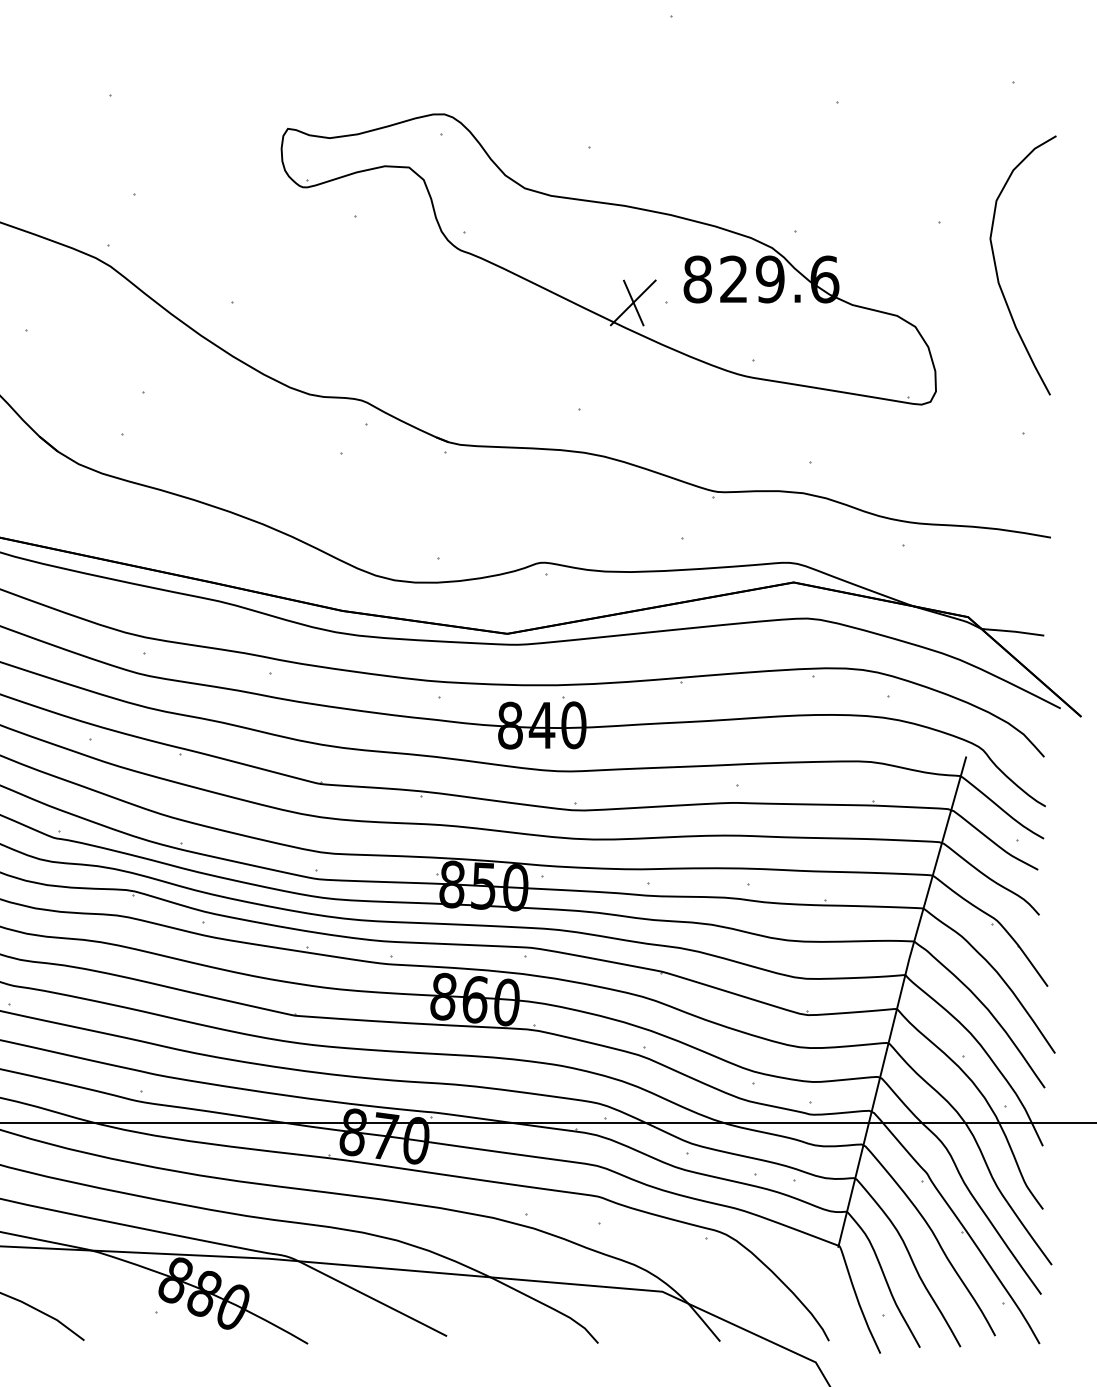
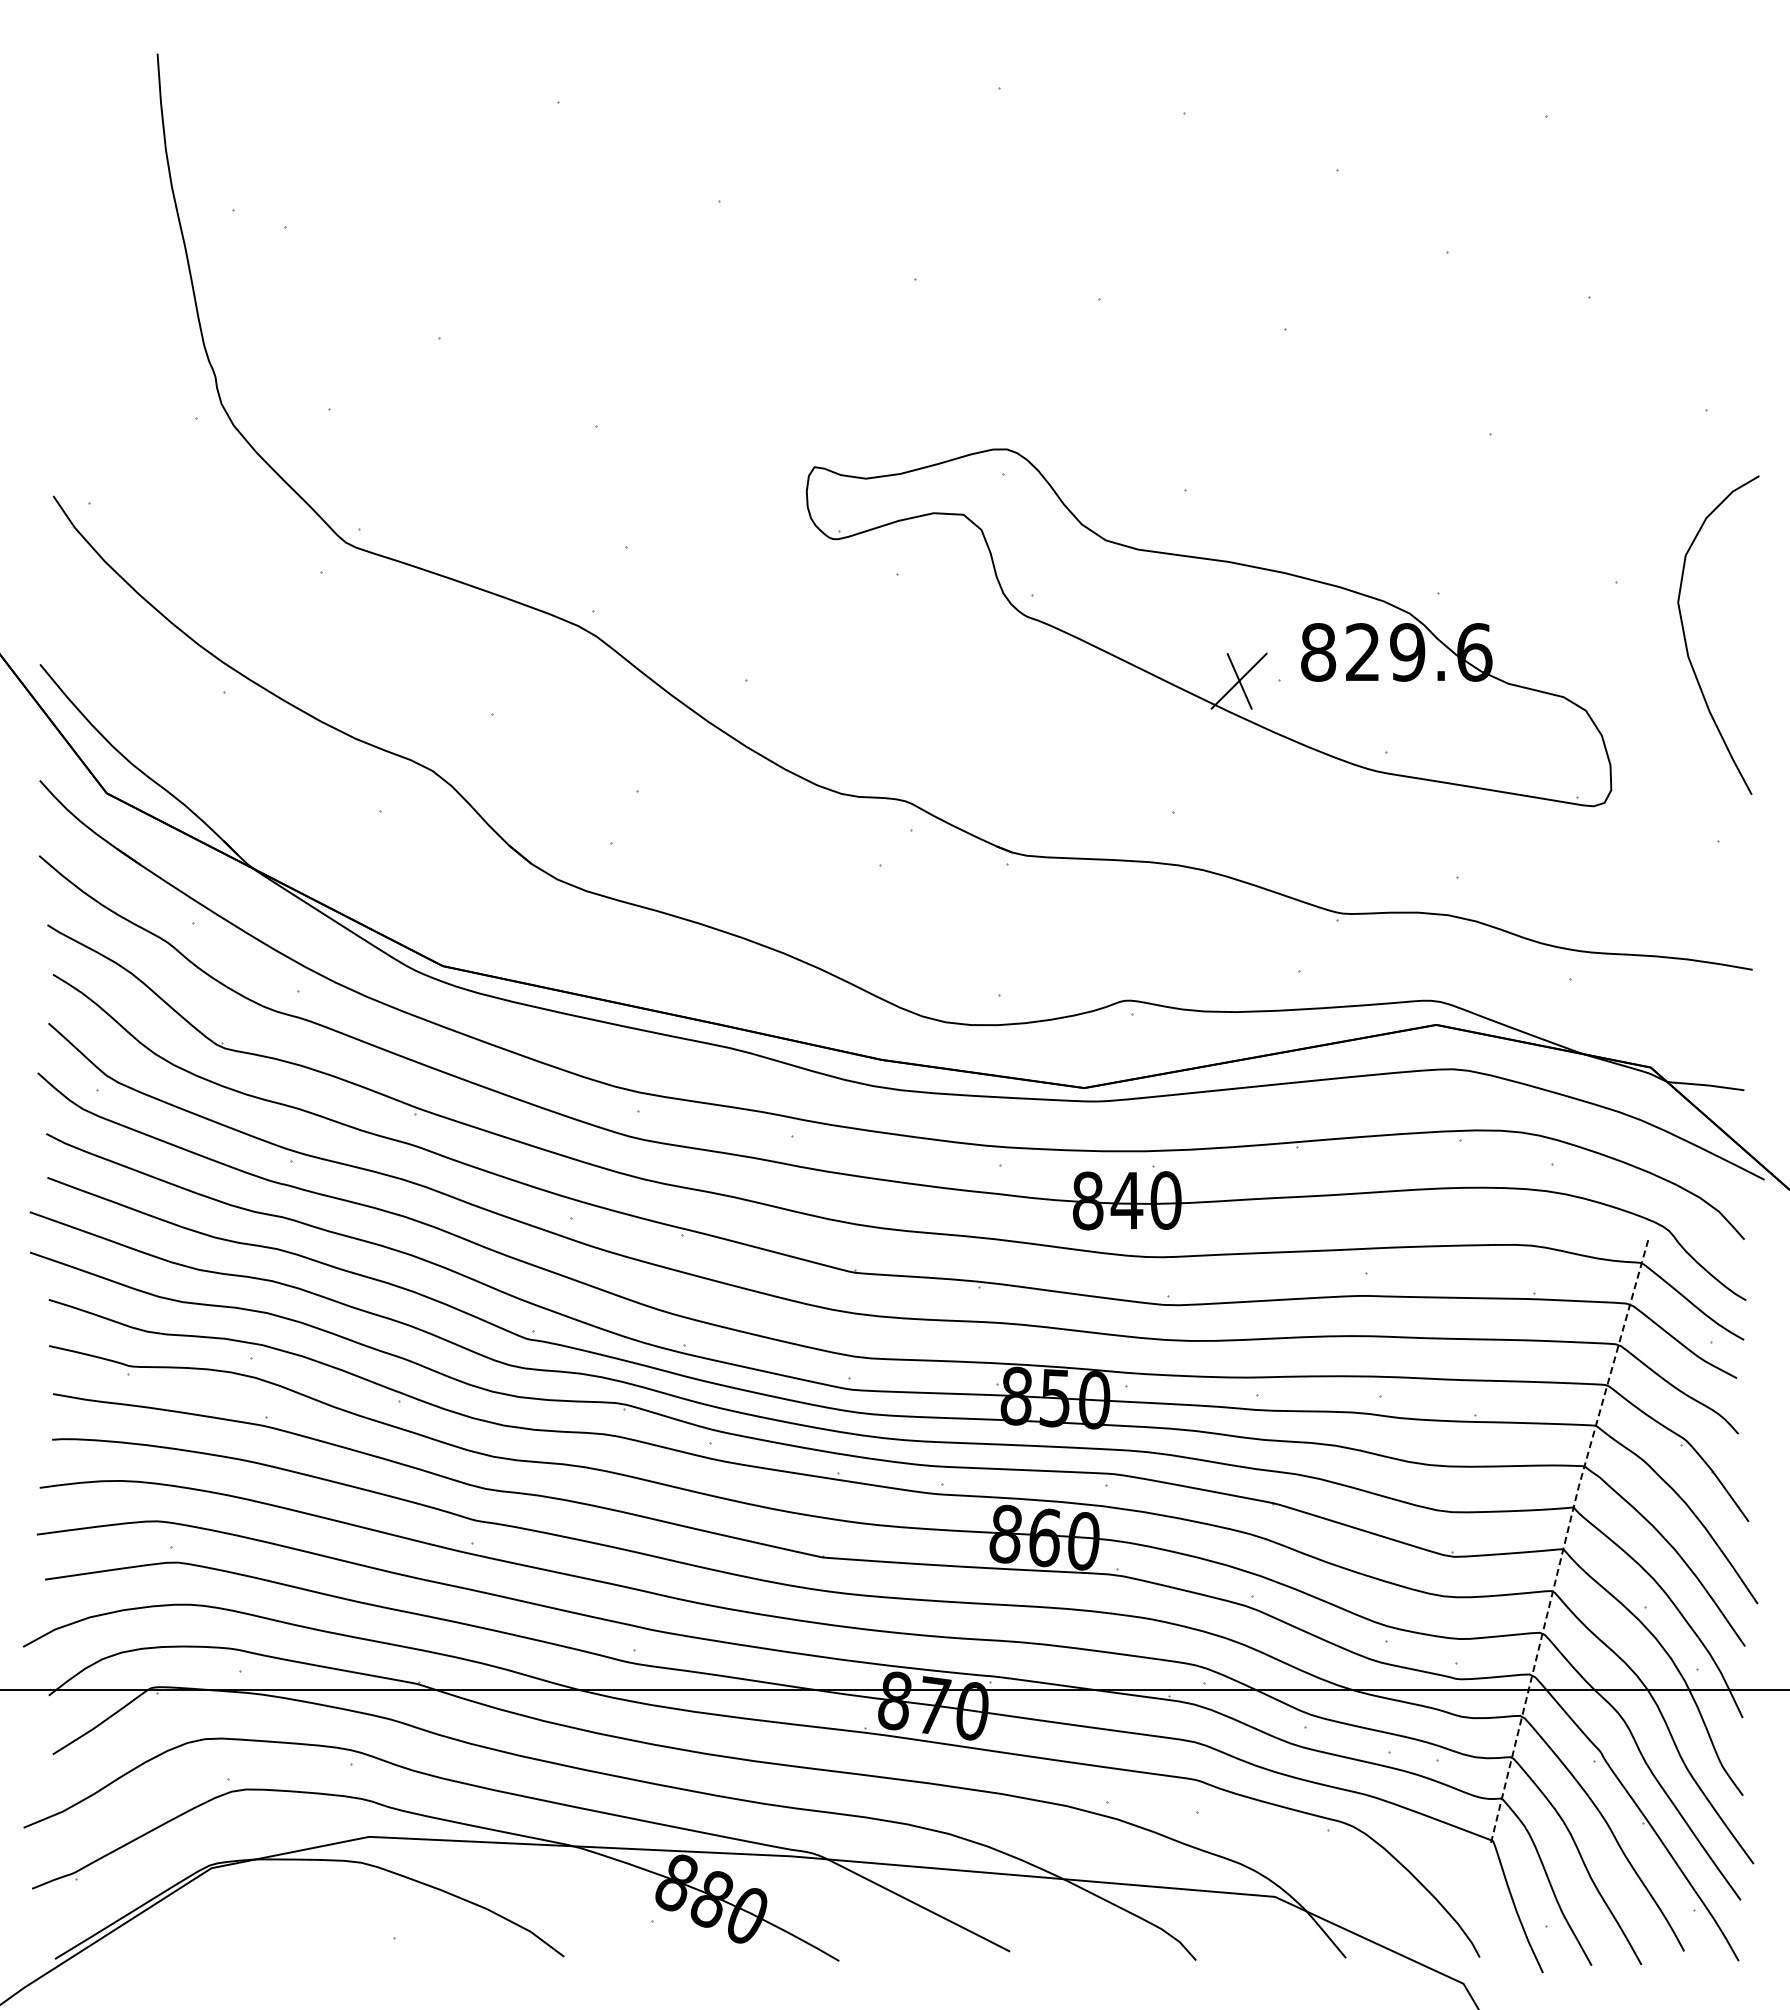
line: (898, 1000) -> (1565, 1538), solid -> dashed

